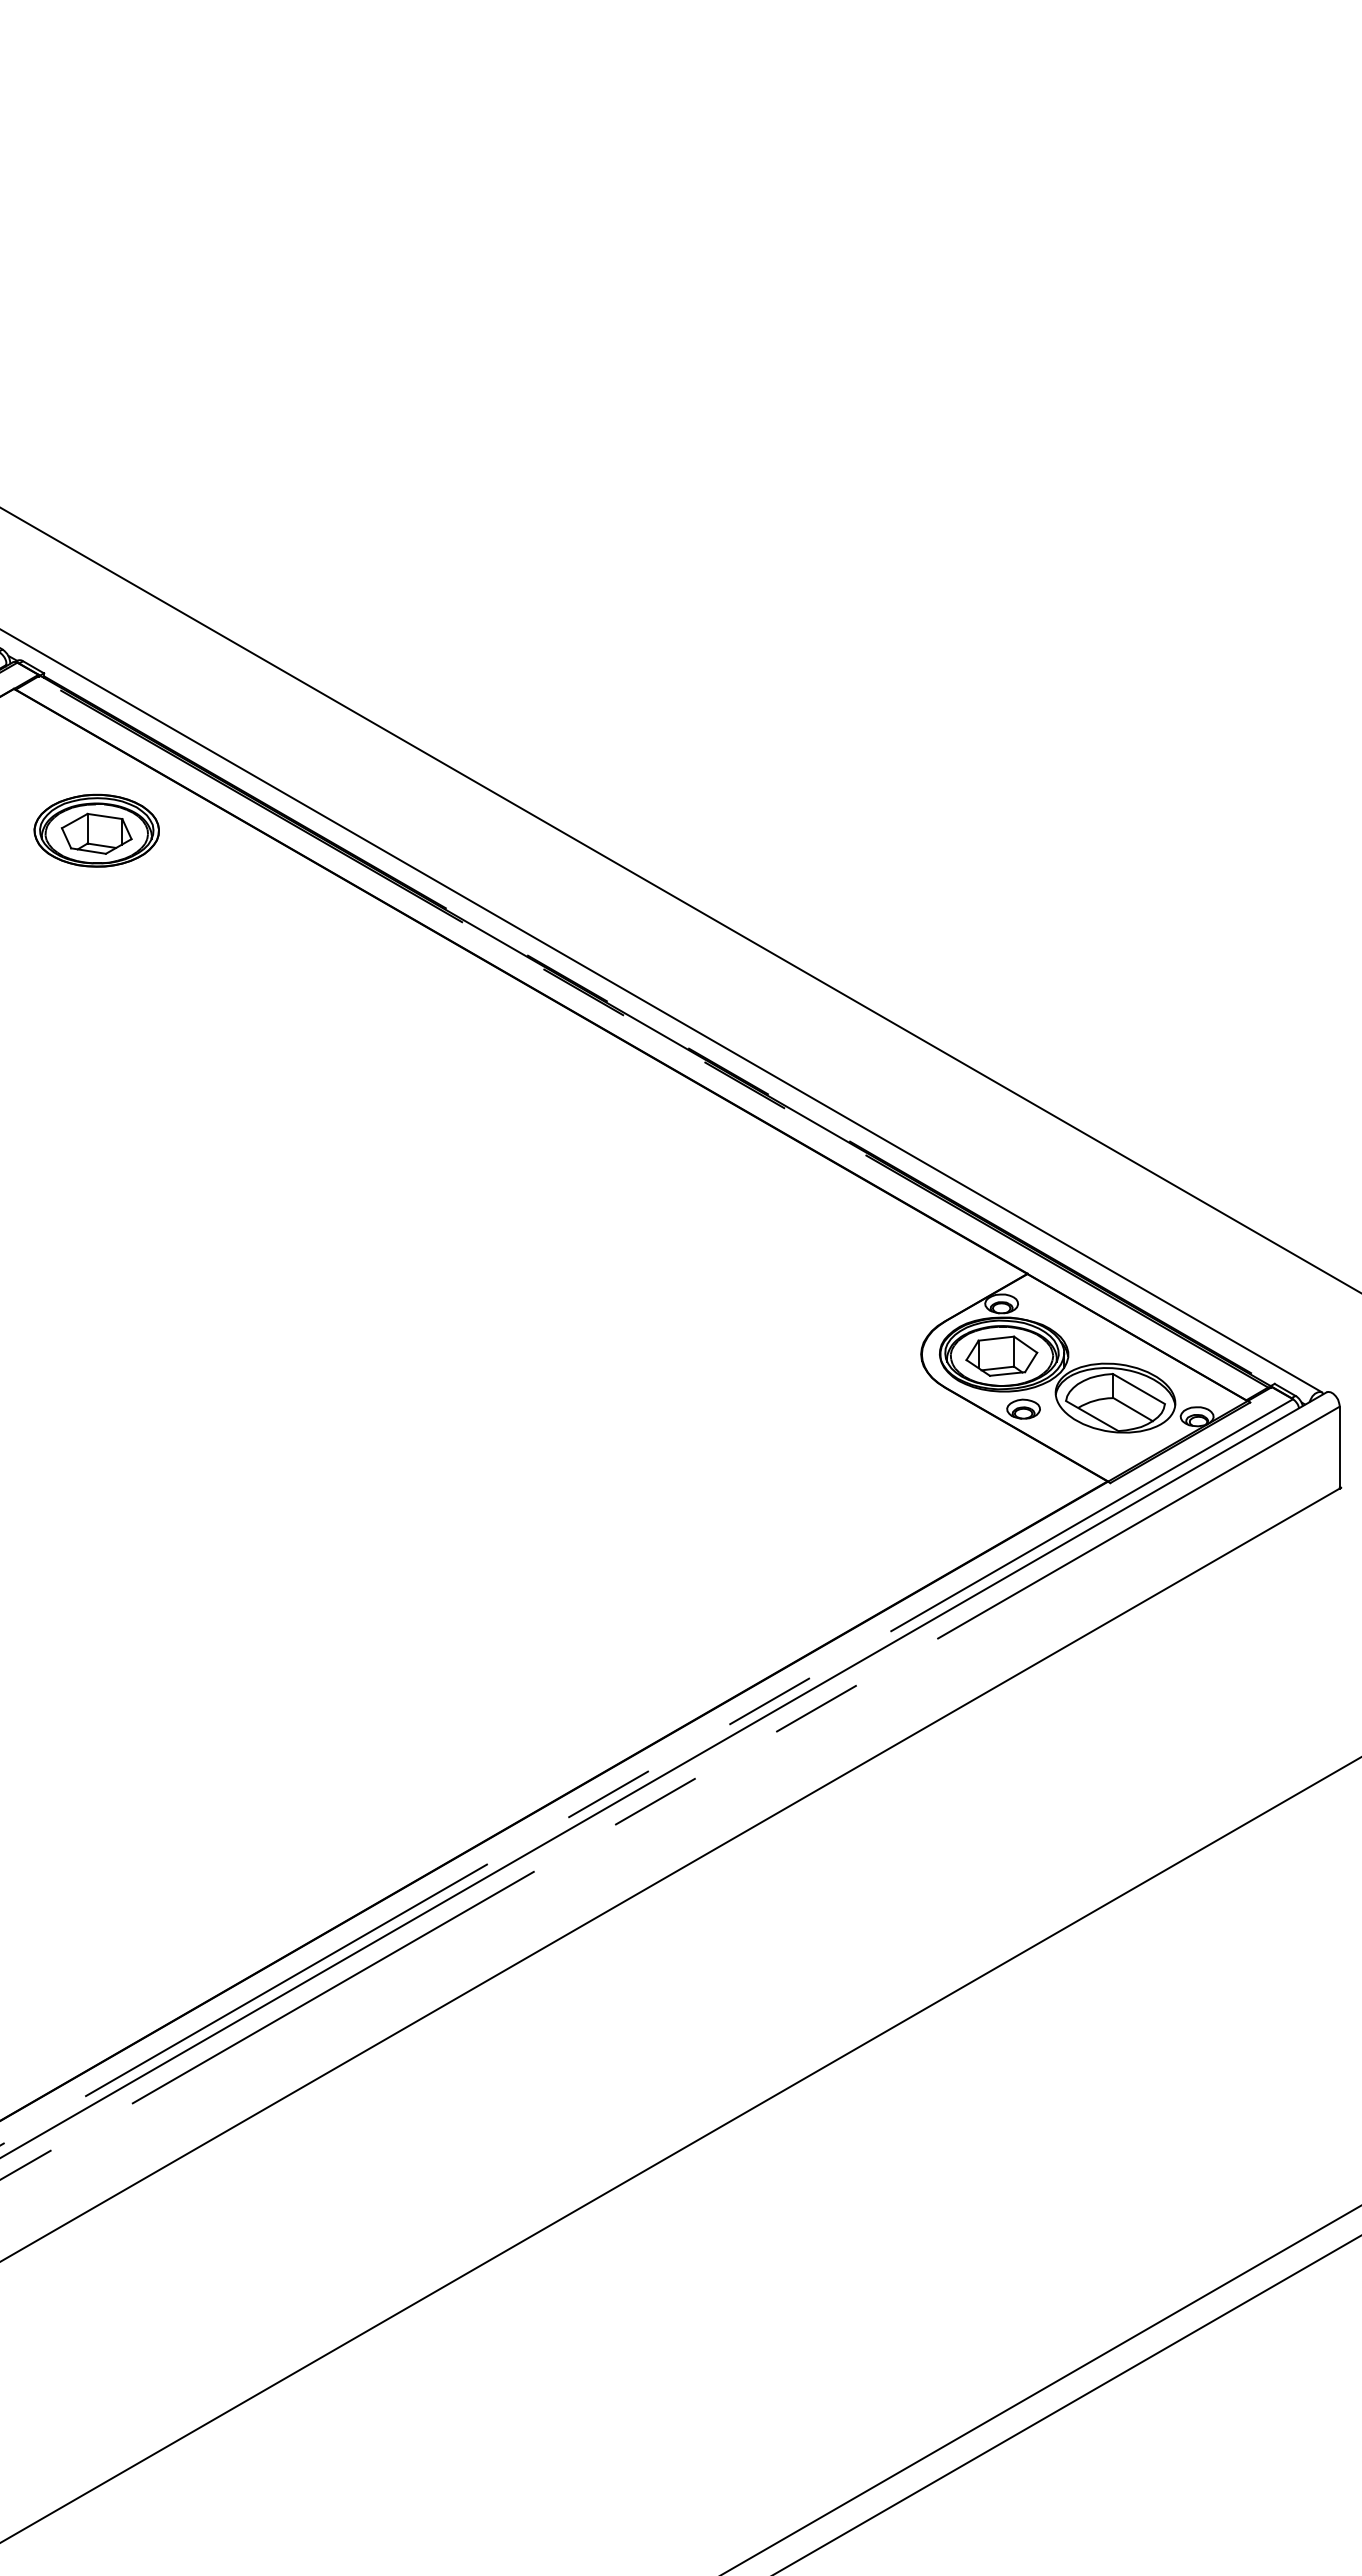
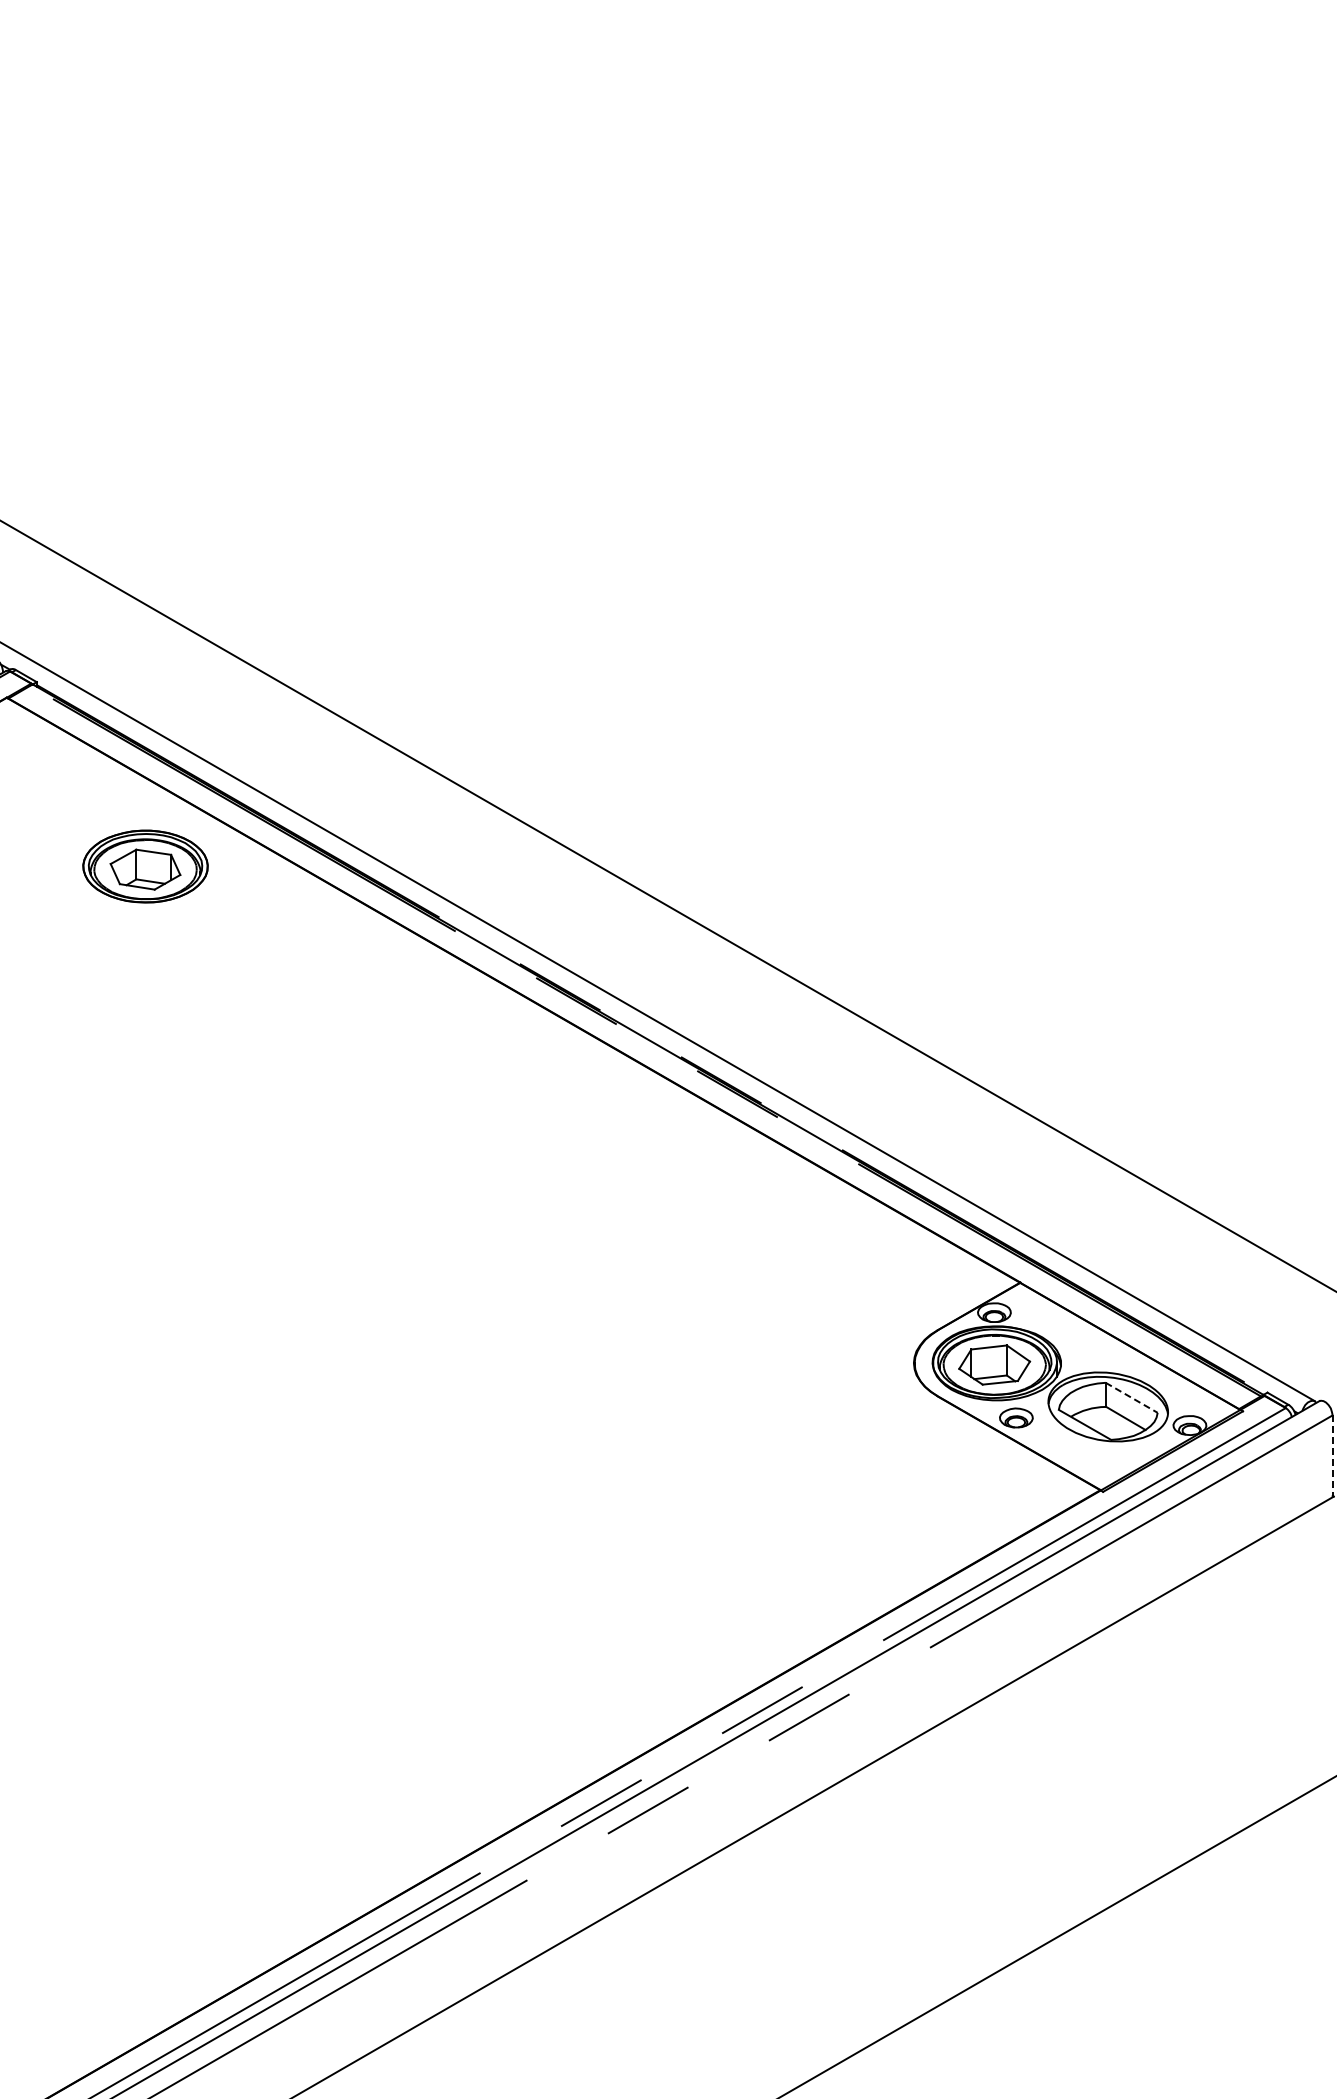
part: (96, 830) -> (145, 866), moved
line: (1139, 1389) -> (1132, 1398), solid -> dashed
line: (1339, 1447) -> (1332, 1456), solid -> dashed

